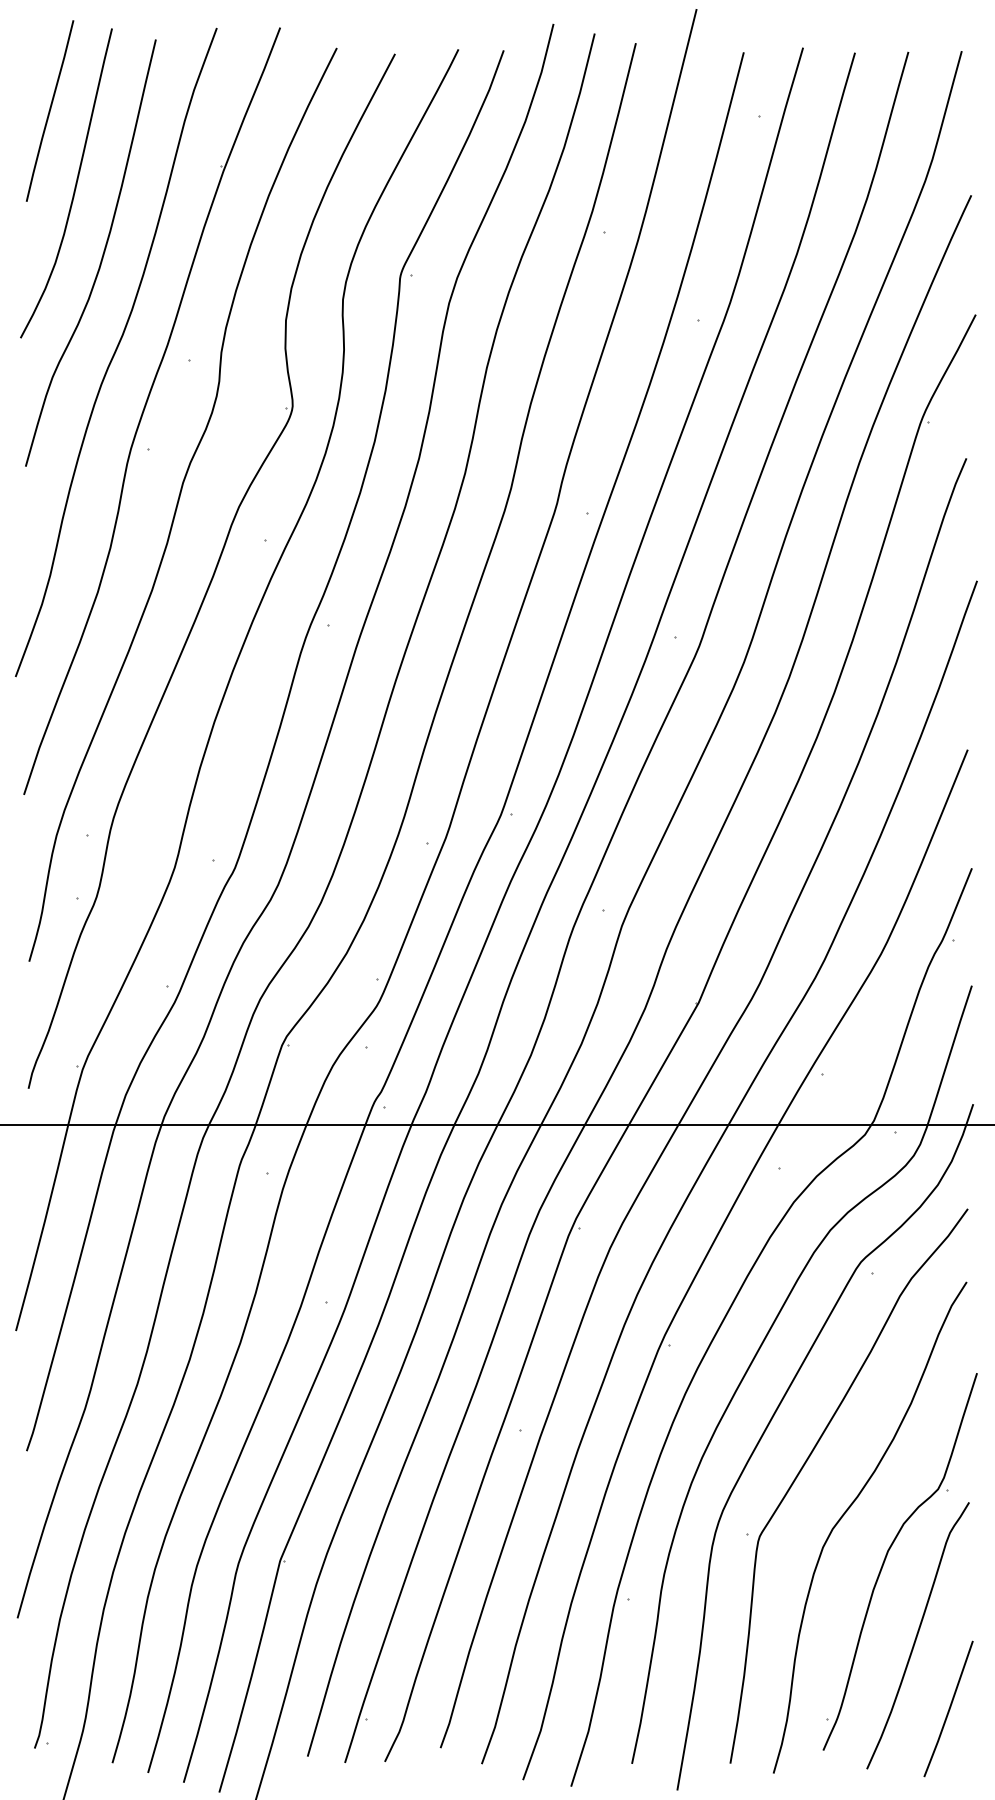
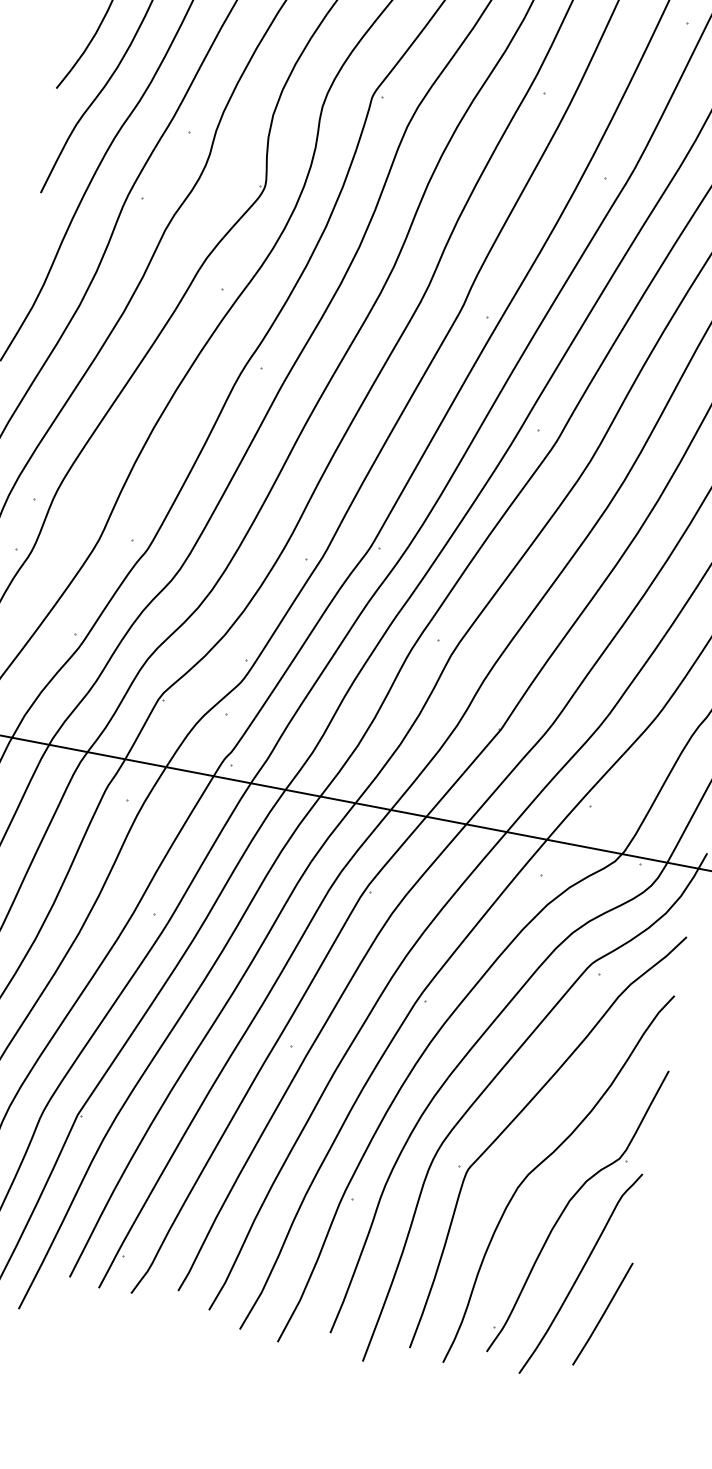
line: (948, 1708) -> (602, 1313), moved

